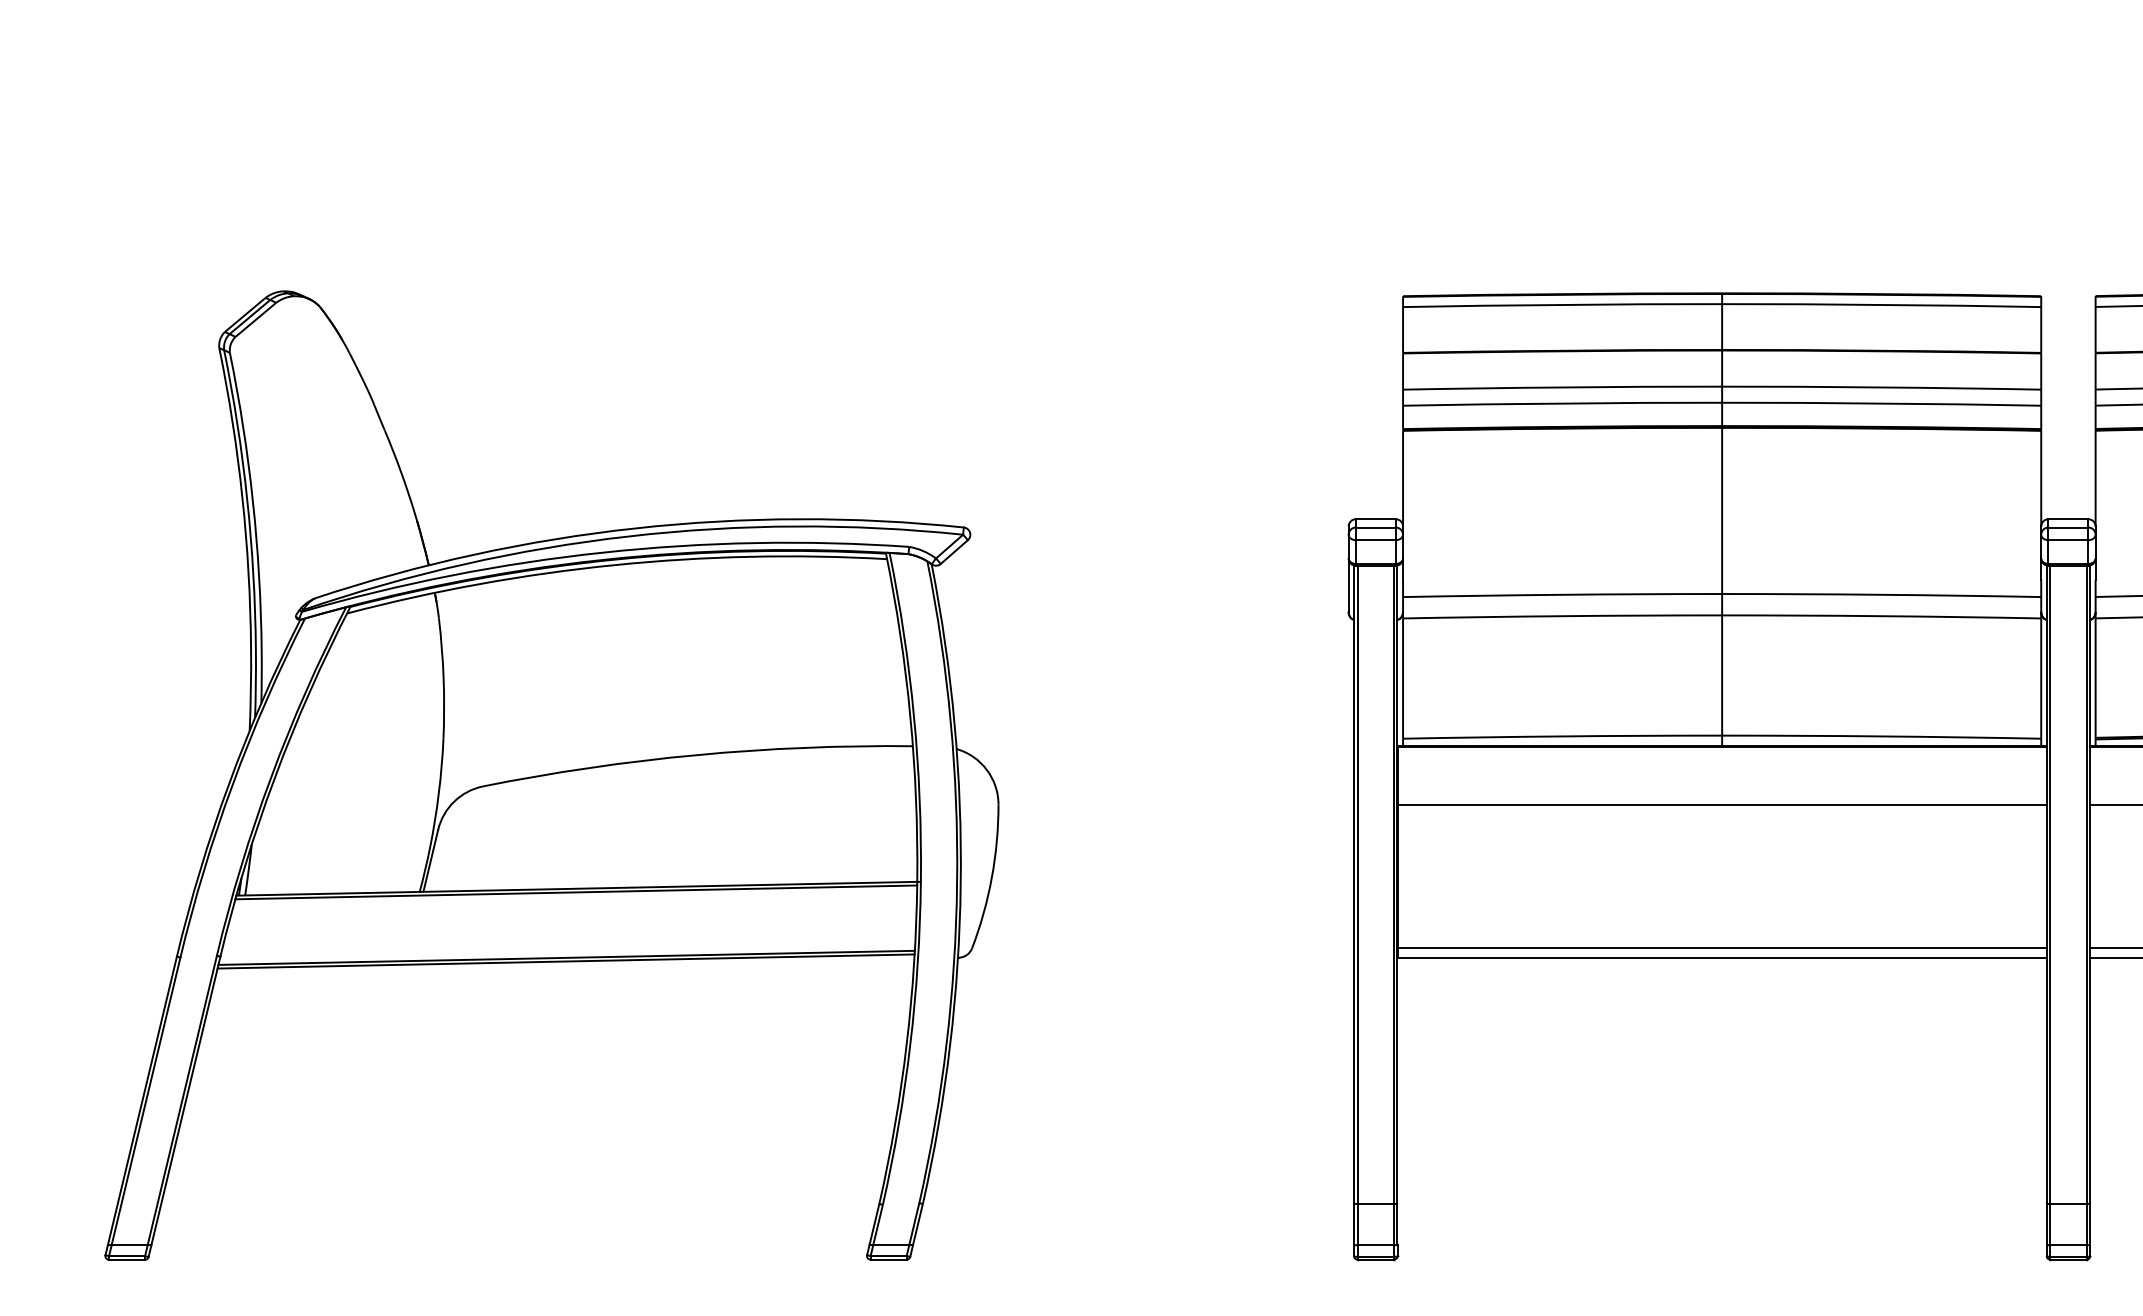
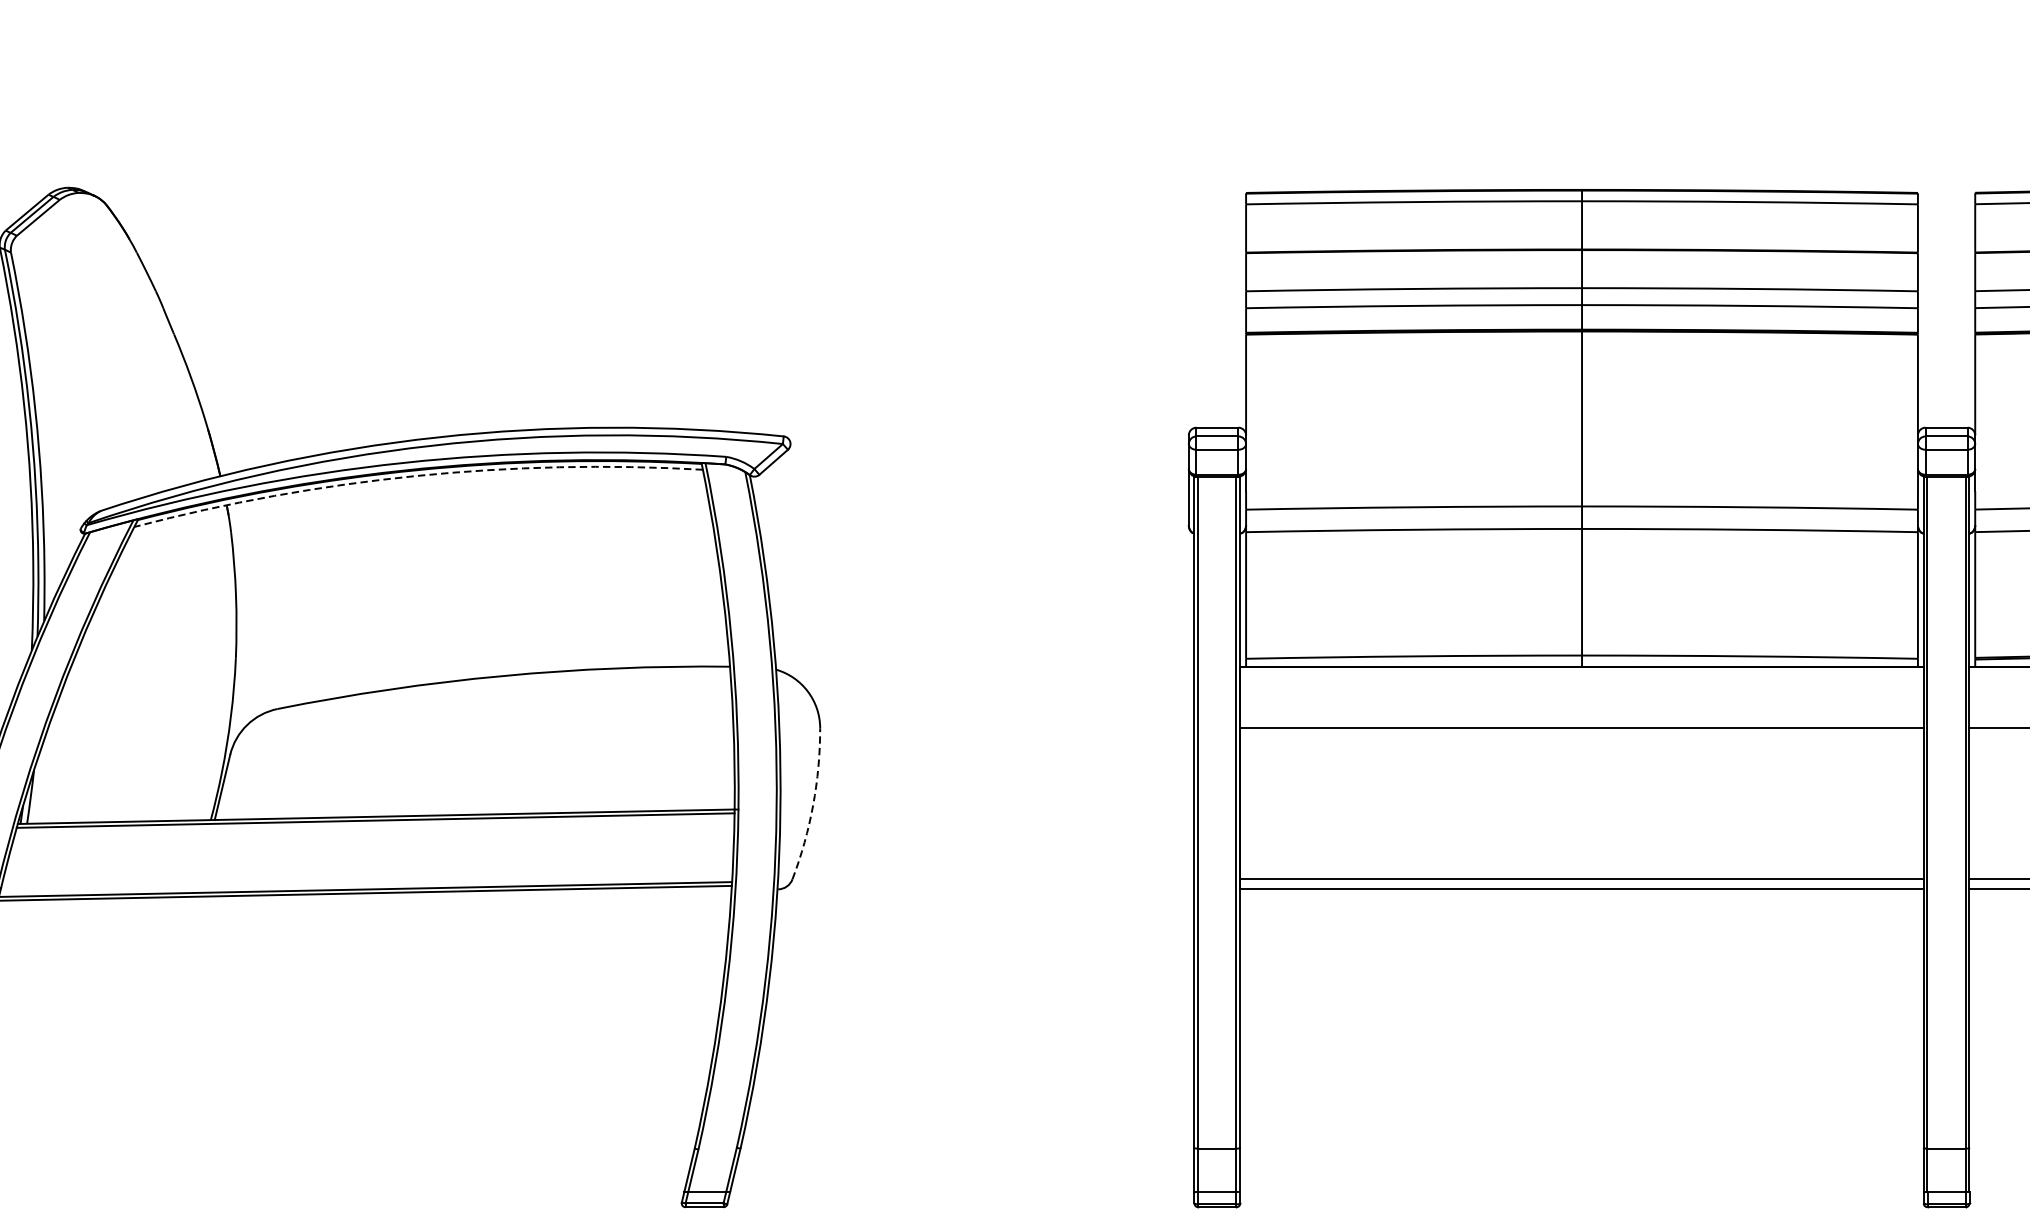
arc: (614, 565) -> (415, 476), solid -> dashed
arc: (991, 877) -> (812, 804), solid -> dashed

